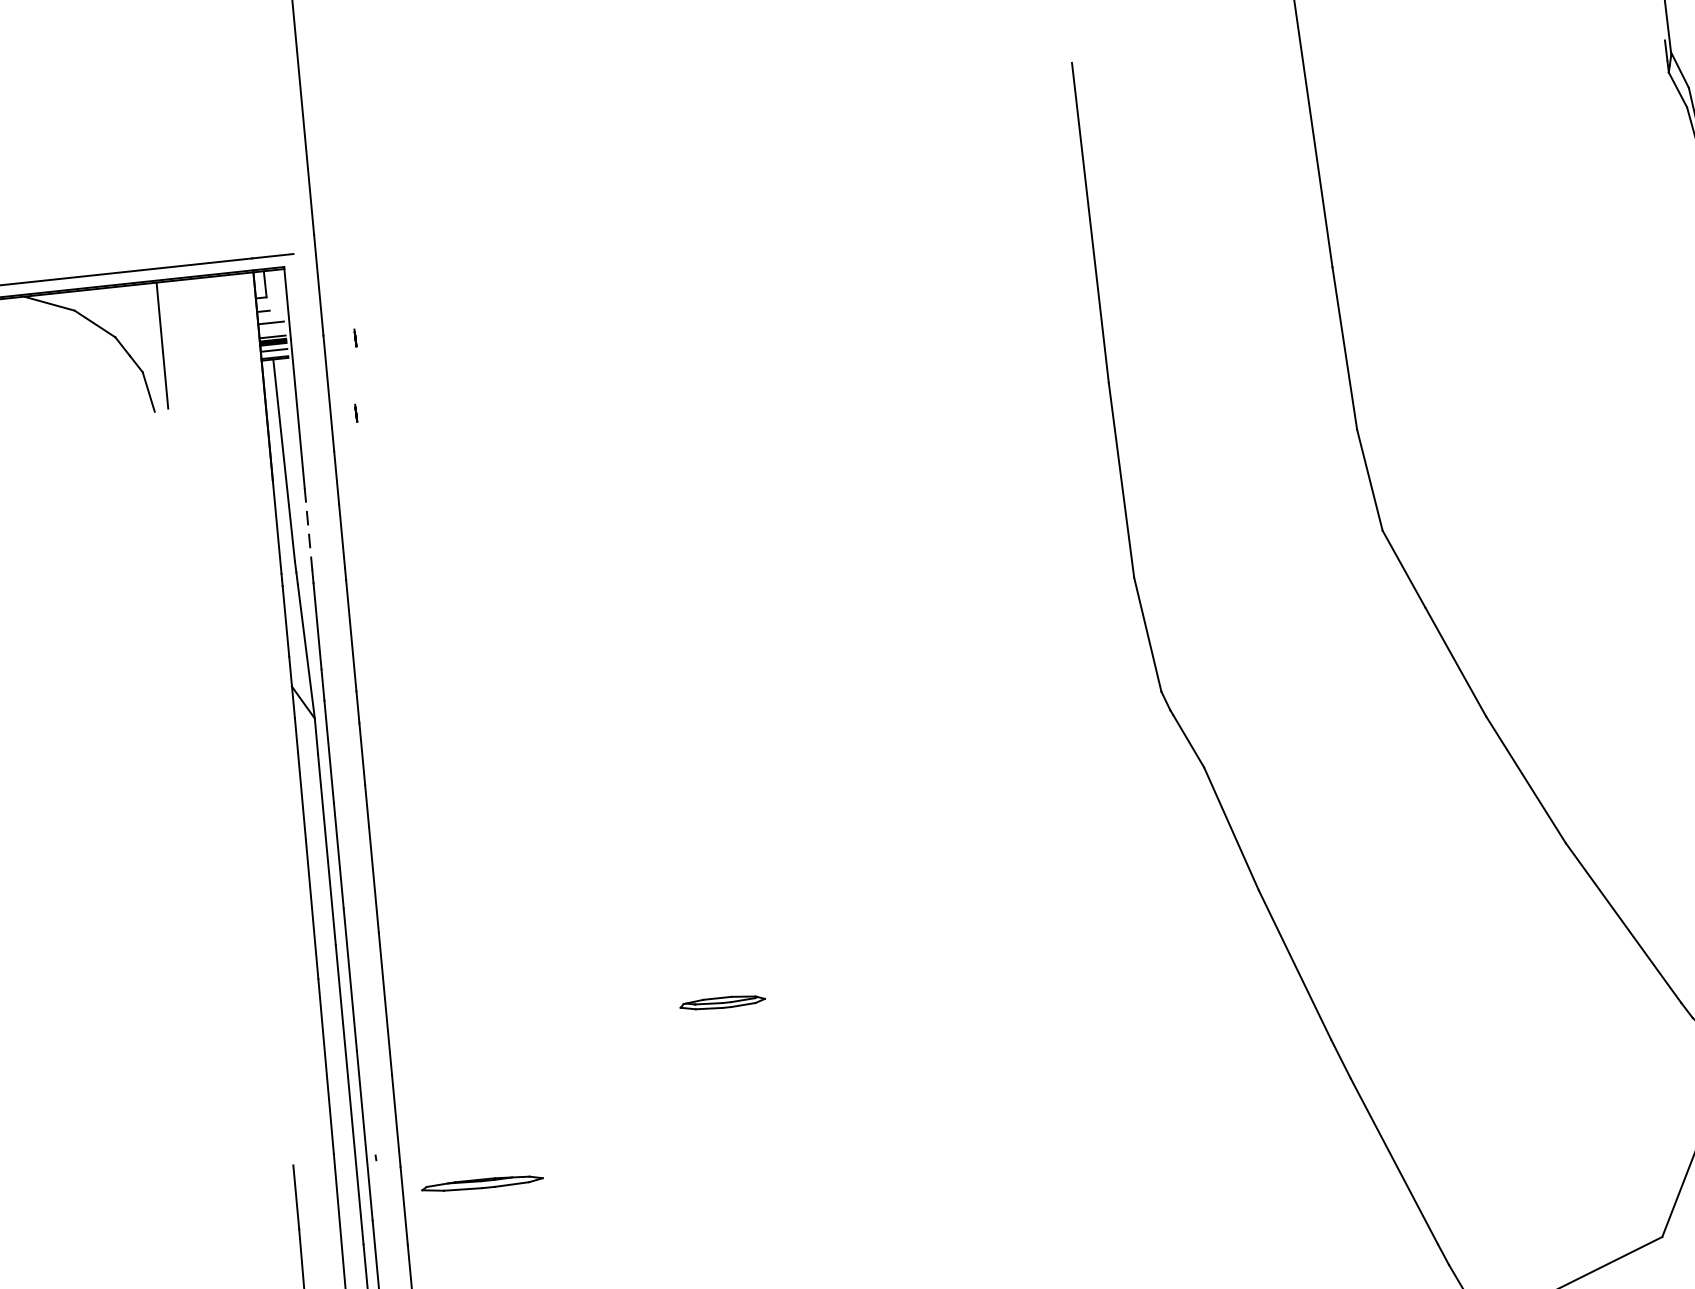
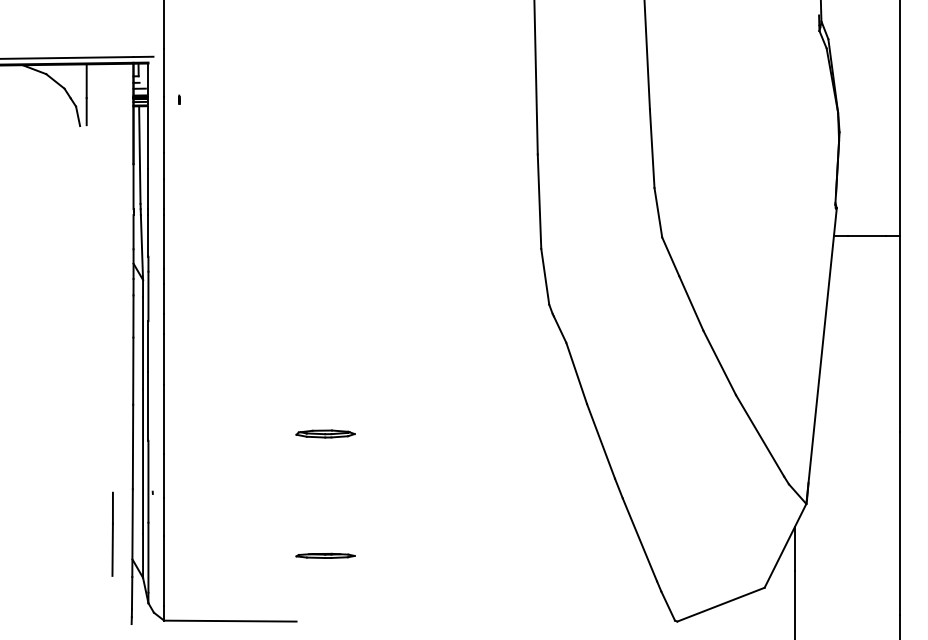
part: (356, 412) -> (176, 135), removed
line: (308, 530) -> (148, 189), dashed -> solid
part: (722, 1001) -> (325, 433), size x1.43
part: (482, 1182) -> (325, 555), moved

